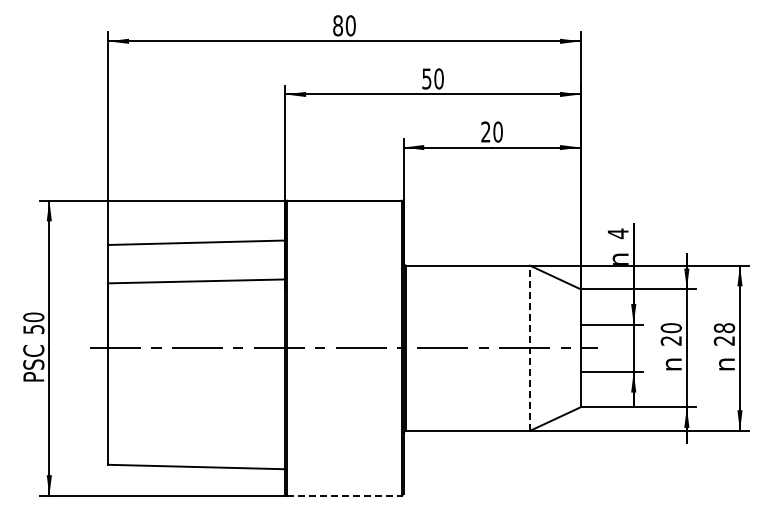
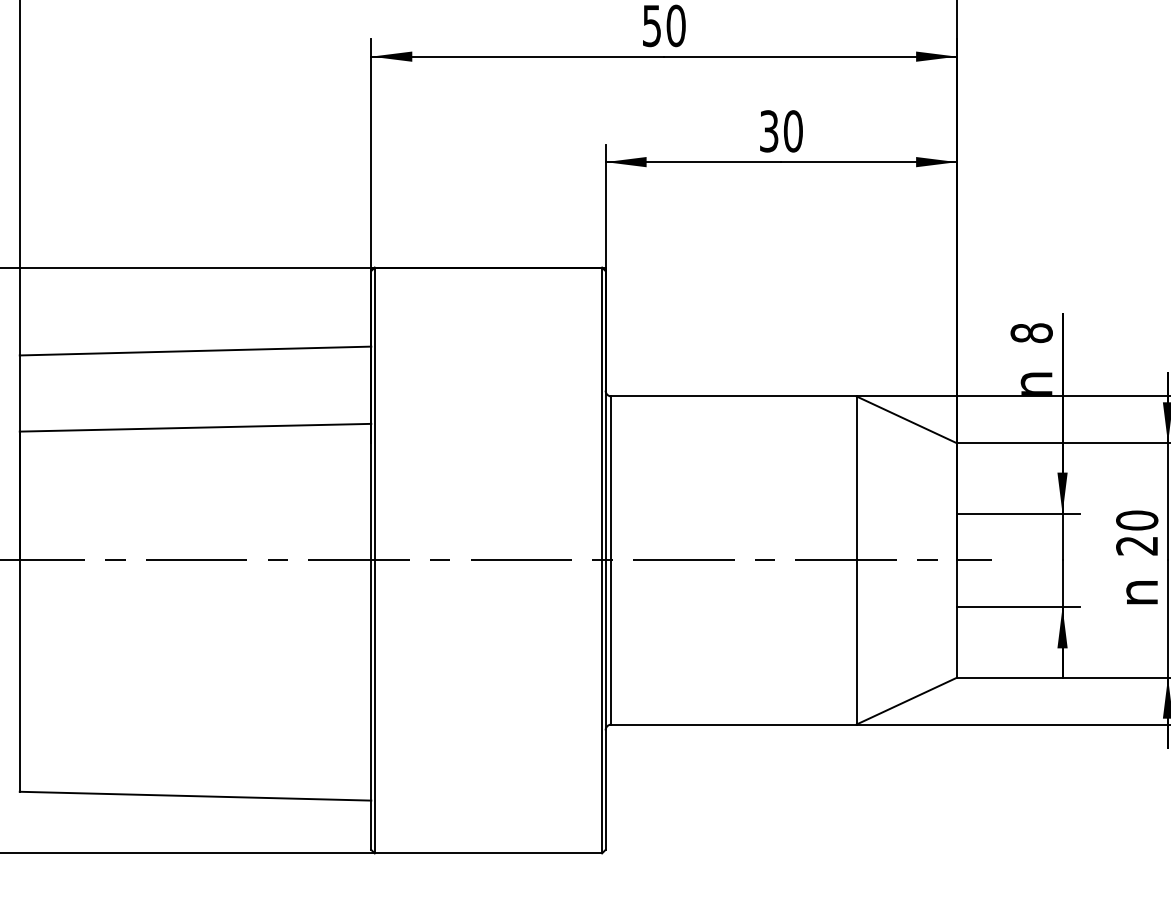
text: (485, 132) -> (768, 132), 20 -> 30
text: (617, 233) -> (1030, 332), 4 -> 8
line: (529, 348) -> (855, 560), dashed -> solid
line: (344, 495) -> (488, 852), dashed -> solid

